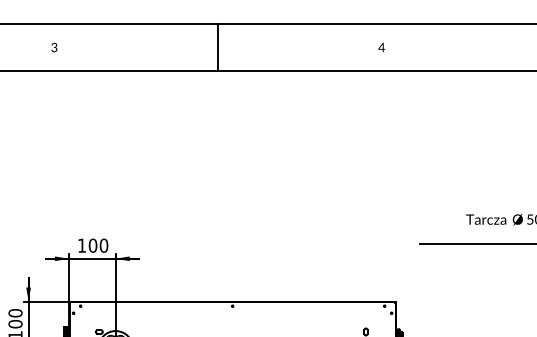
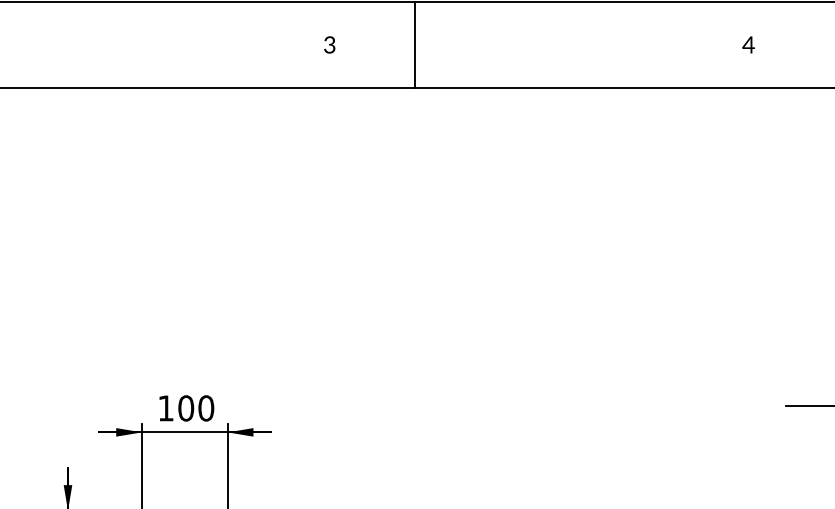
text: (54, 47) -> (330, 44), moved
text: (381, 47) -> (748, 44), moved

